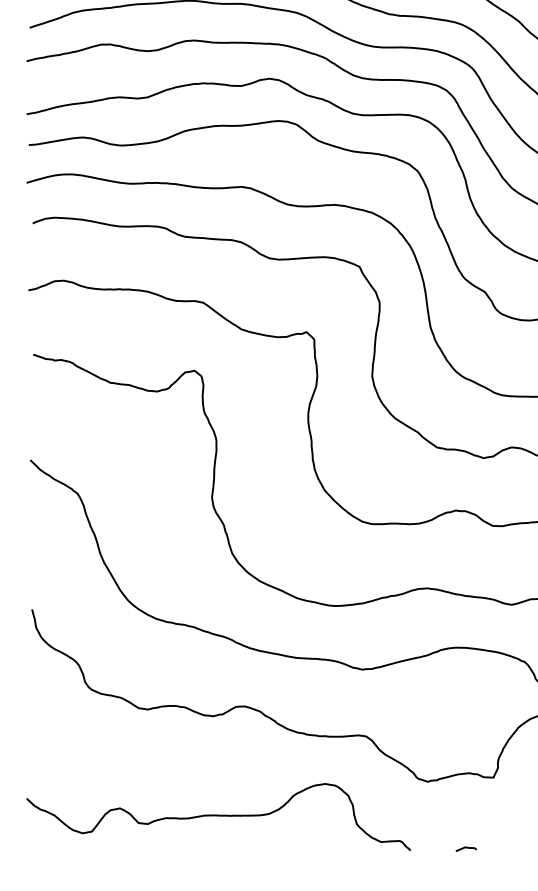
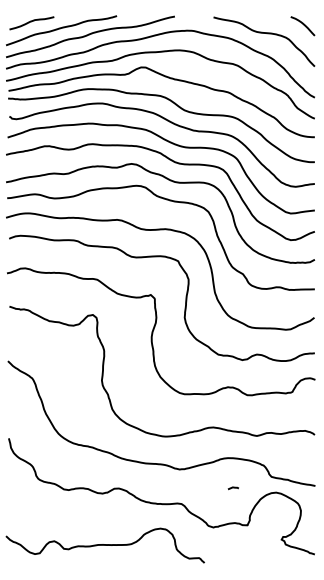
line: (464, 849) -> (232, 488), moved

